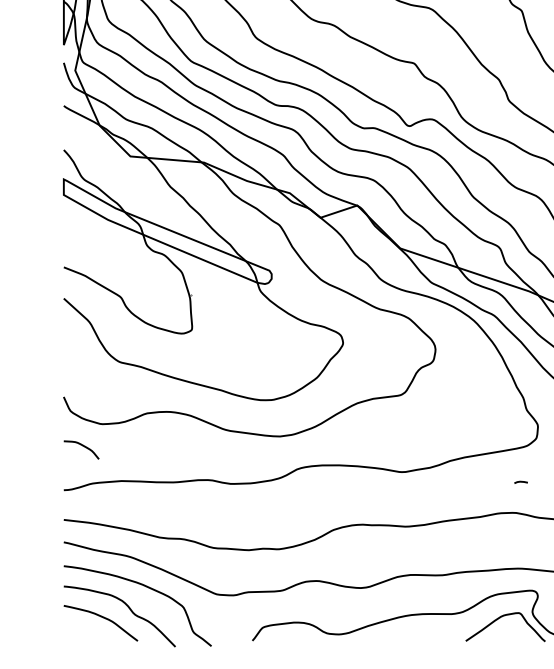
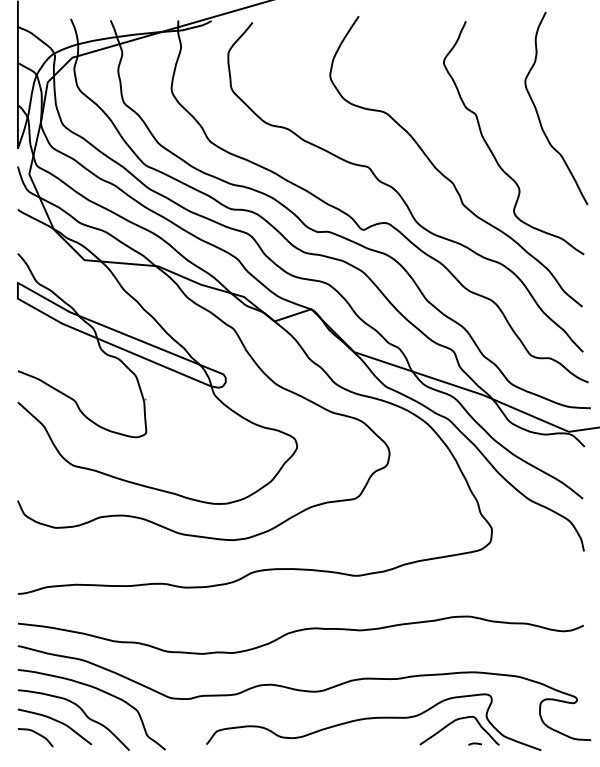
curve: (83, 446) -> (37, 734), moved
line: (520, 481) -> (474, 743), moved

